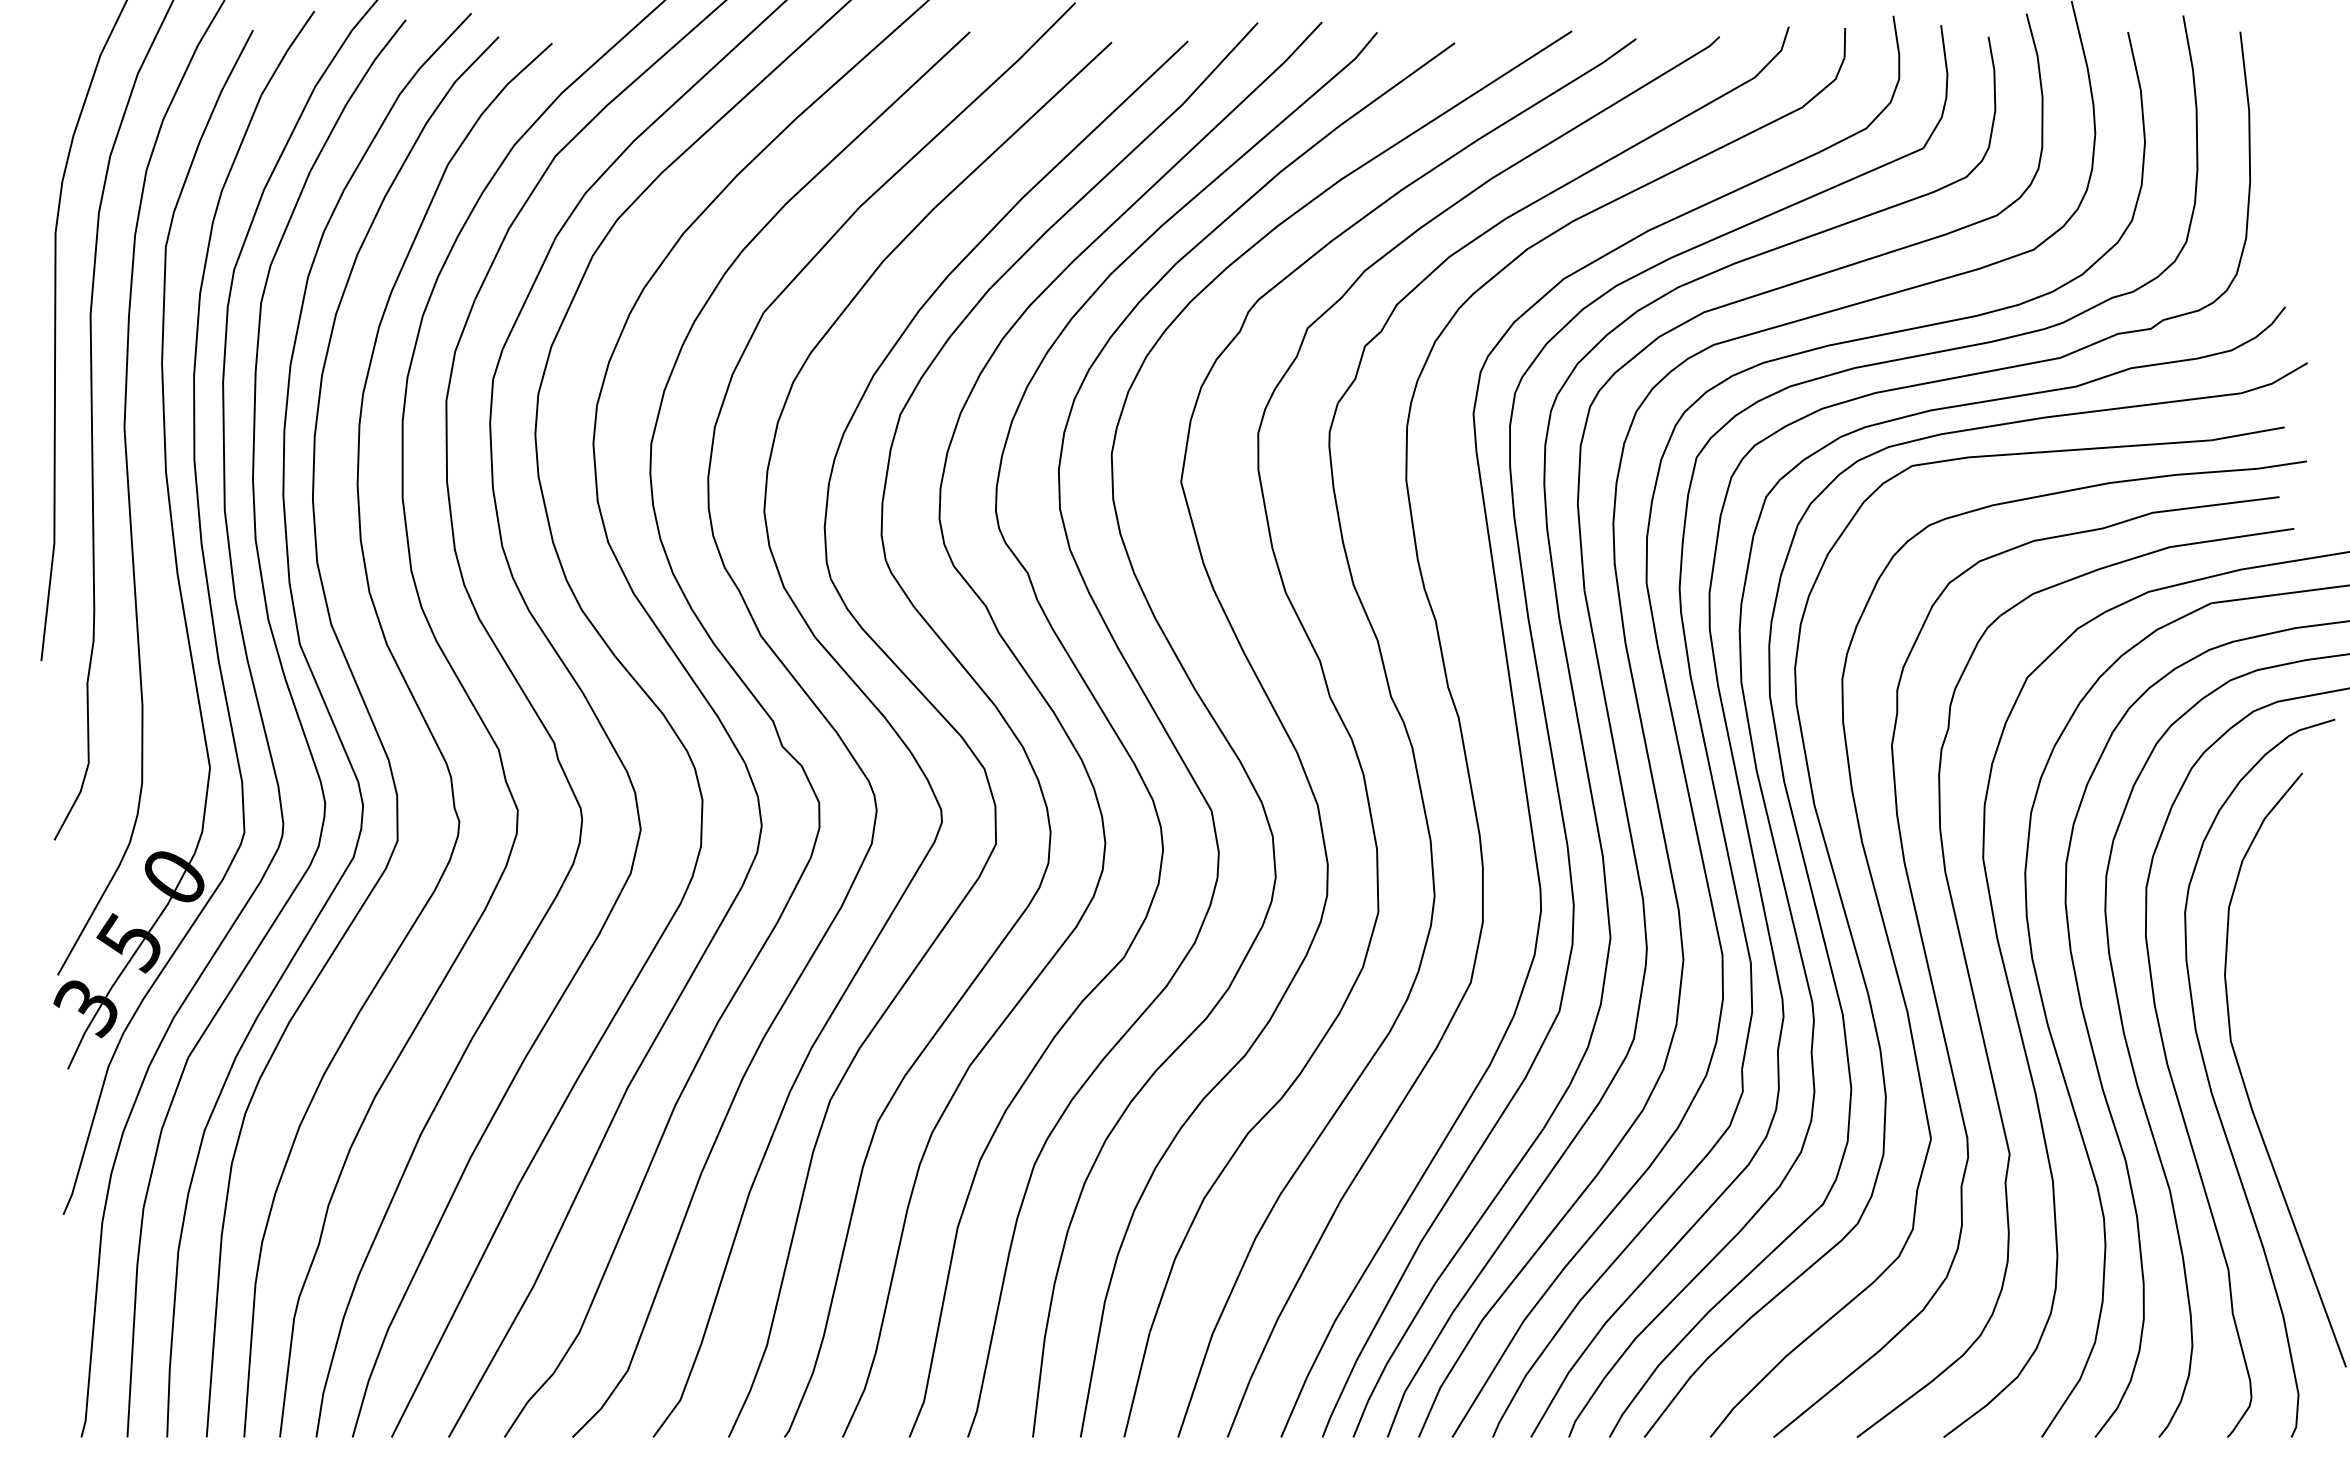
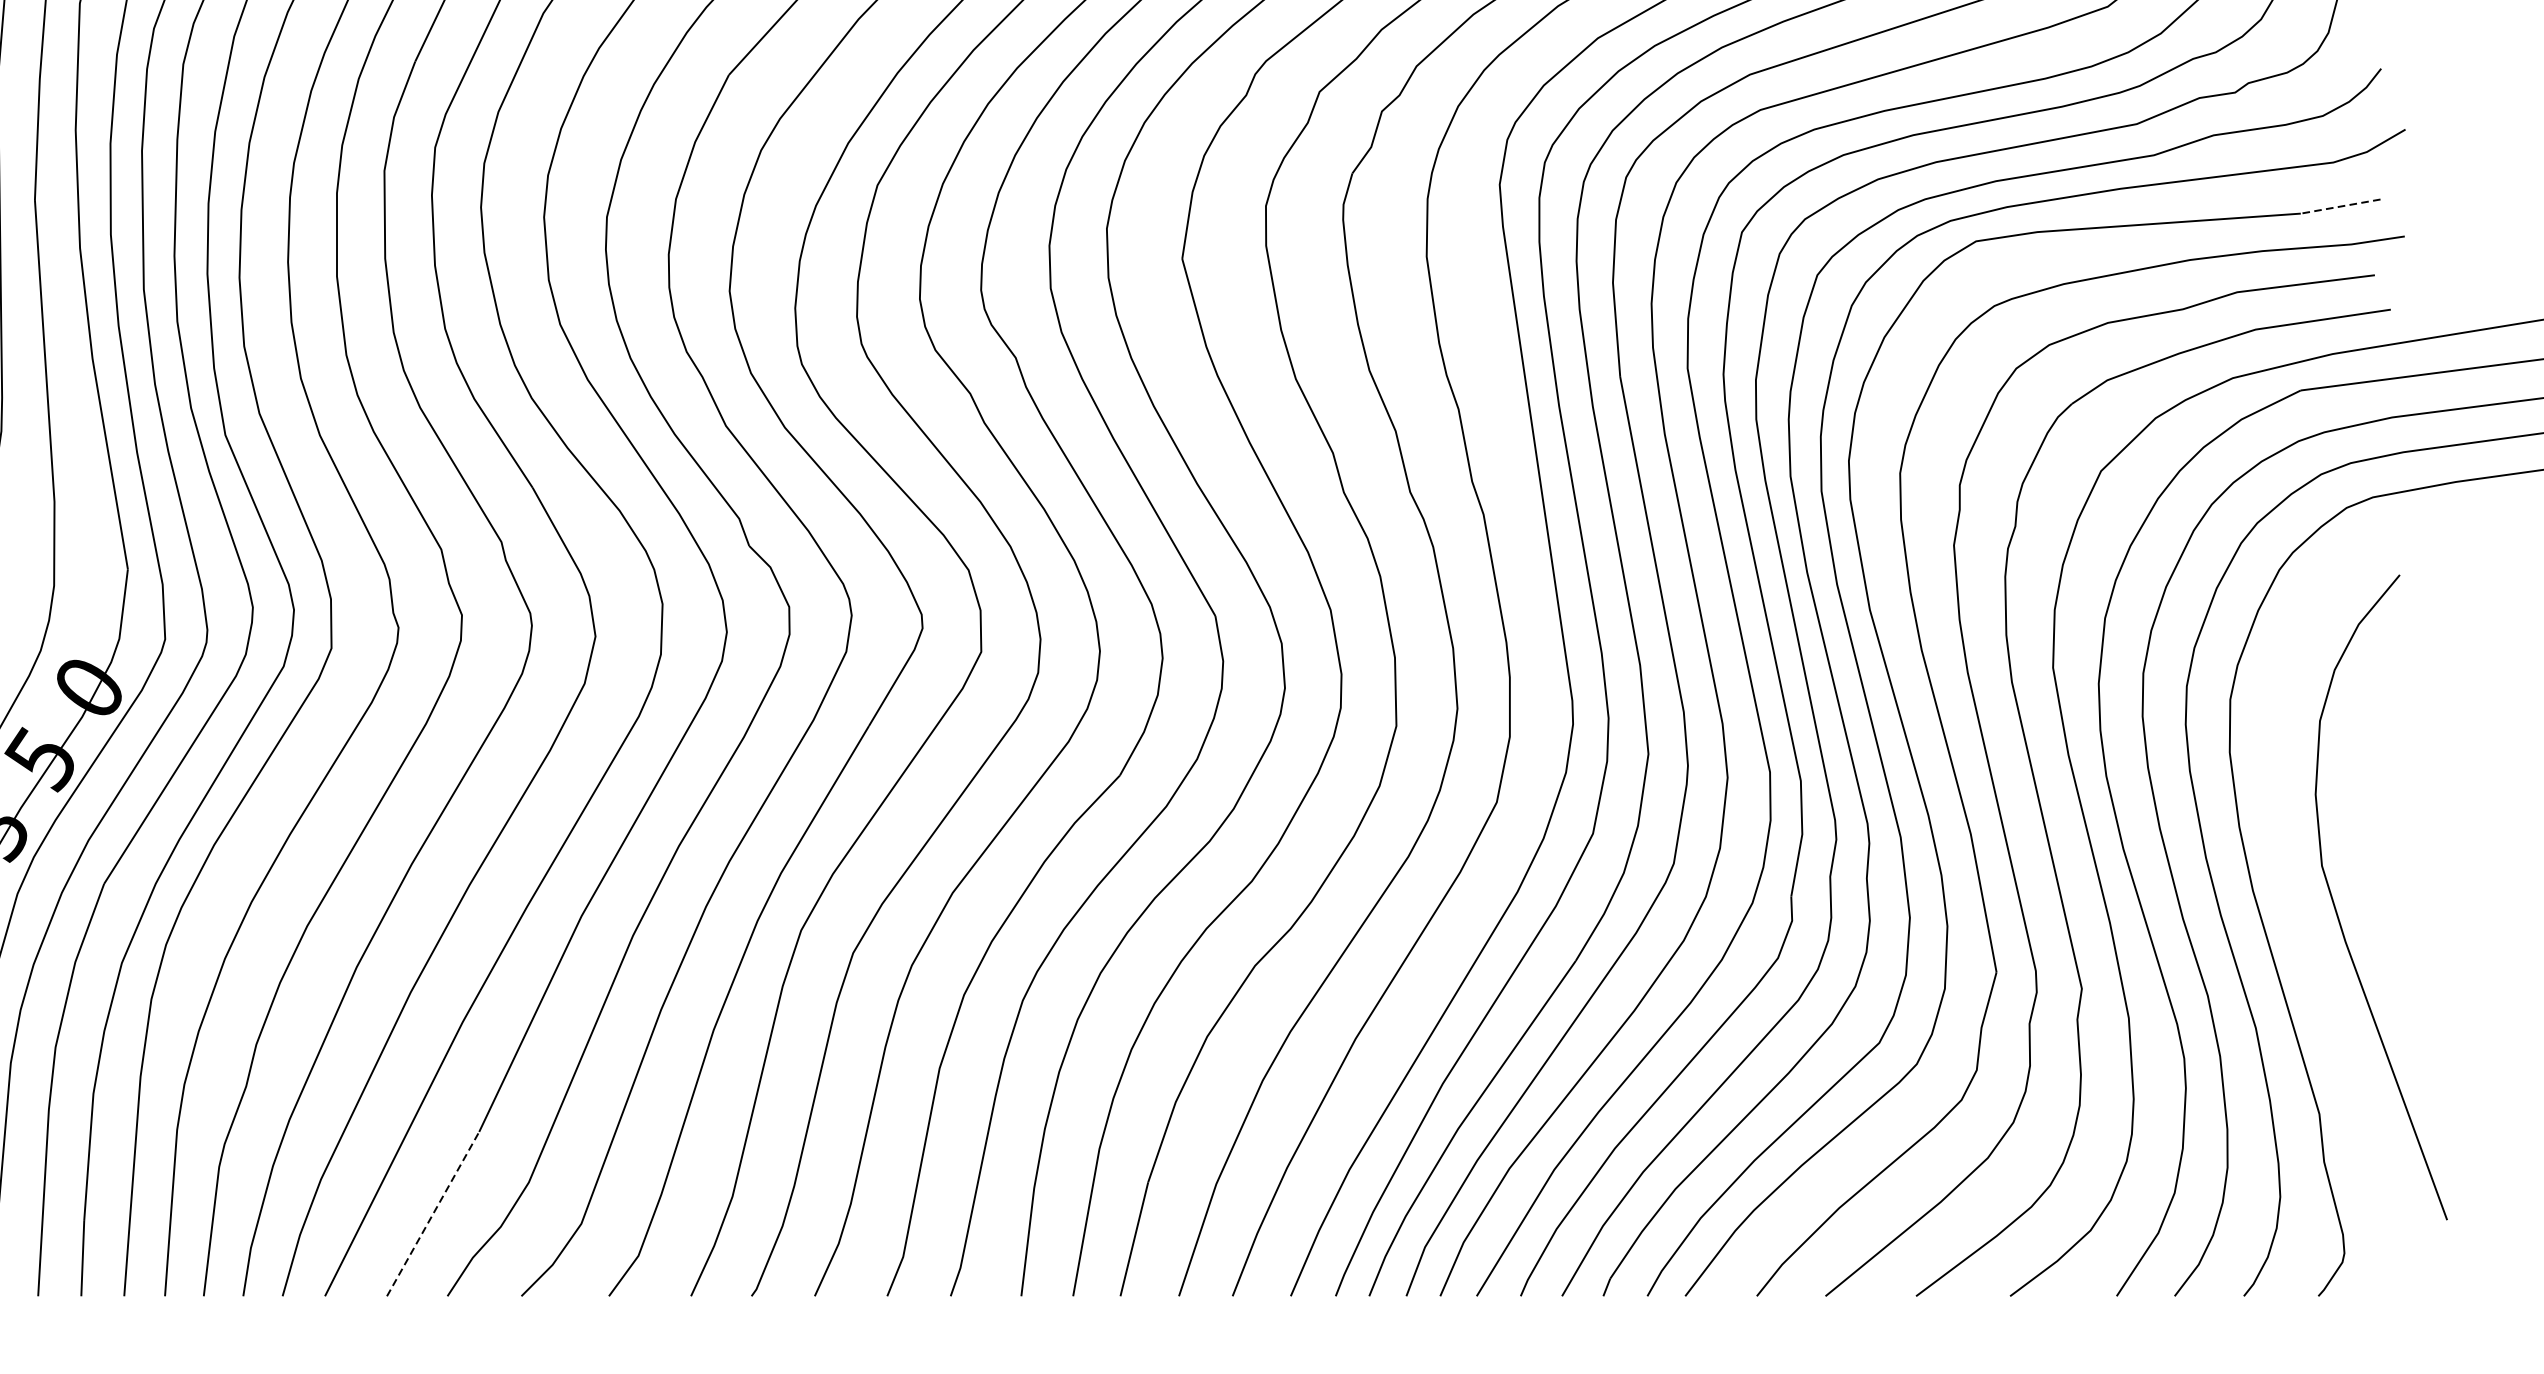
line: (2247, 433) -> (2340, 206), solid -> dashed
curve: (2211, 1087) -> (2301, 916), removed
line: (491, 1361) -> (433, 1213), solid -> dashed

